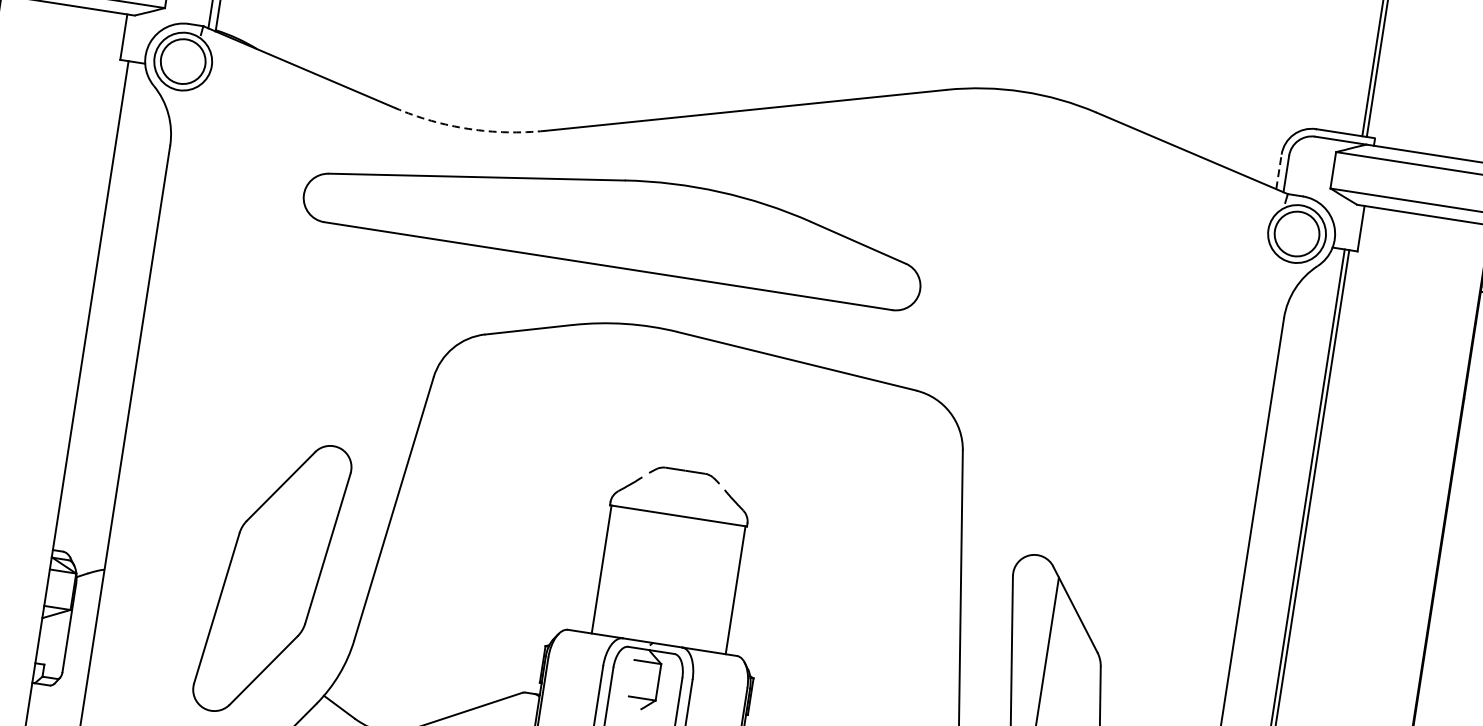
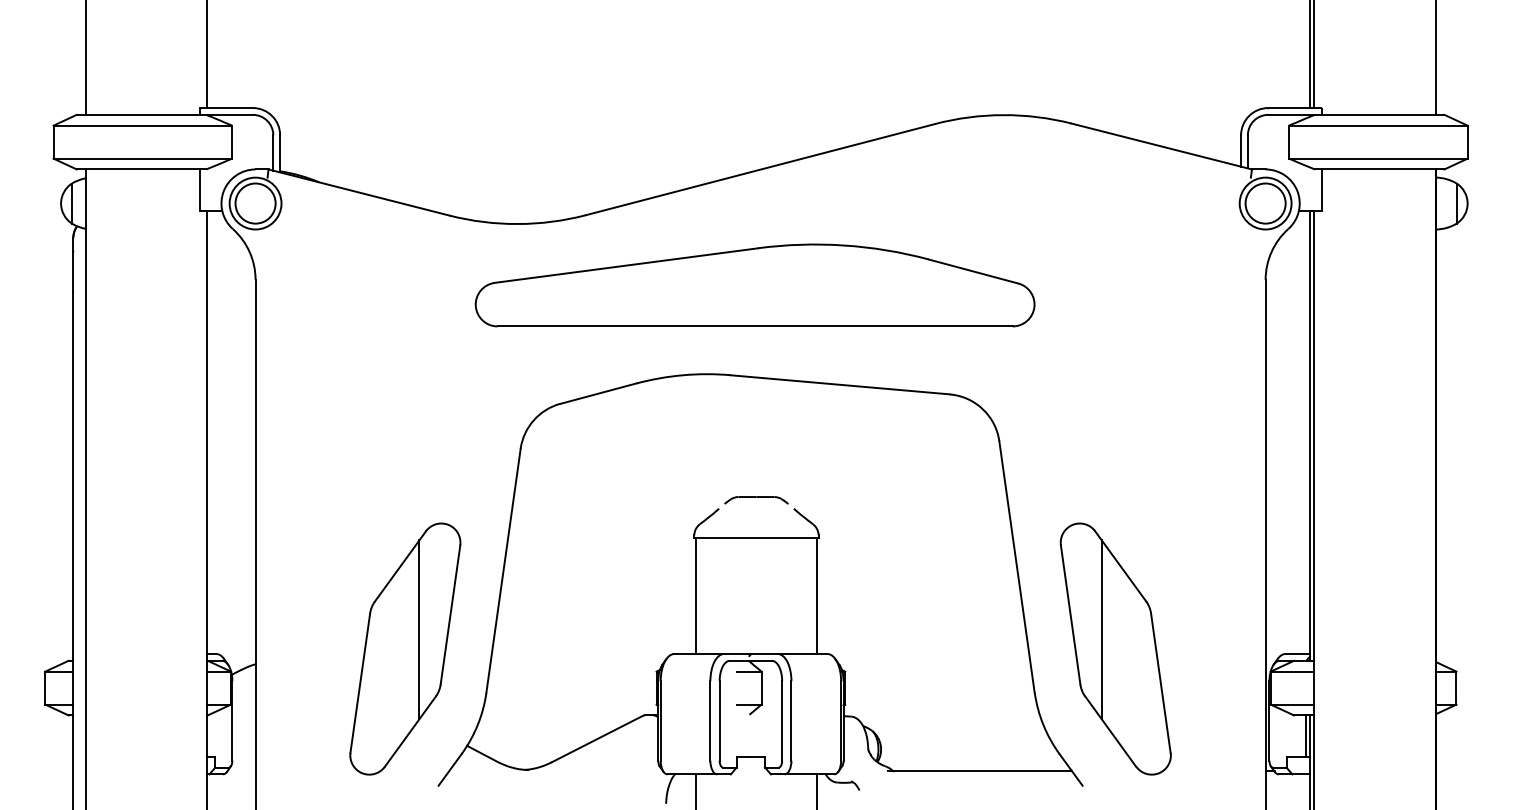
arc: (468, 129) -> (517, 224), dashed -> solid
line: (1279, 172) -> (1241, 151), dashed -> solid
part: (614, 220) -> (754, 285), moved
line: (291, 559) -> (419, 629), added

